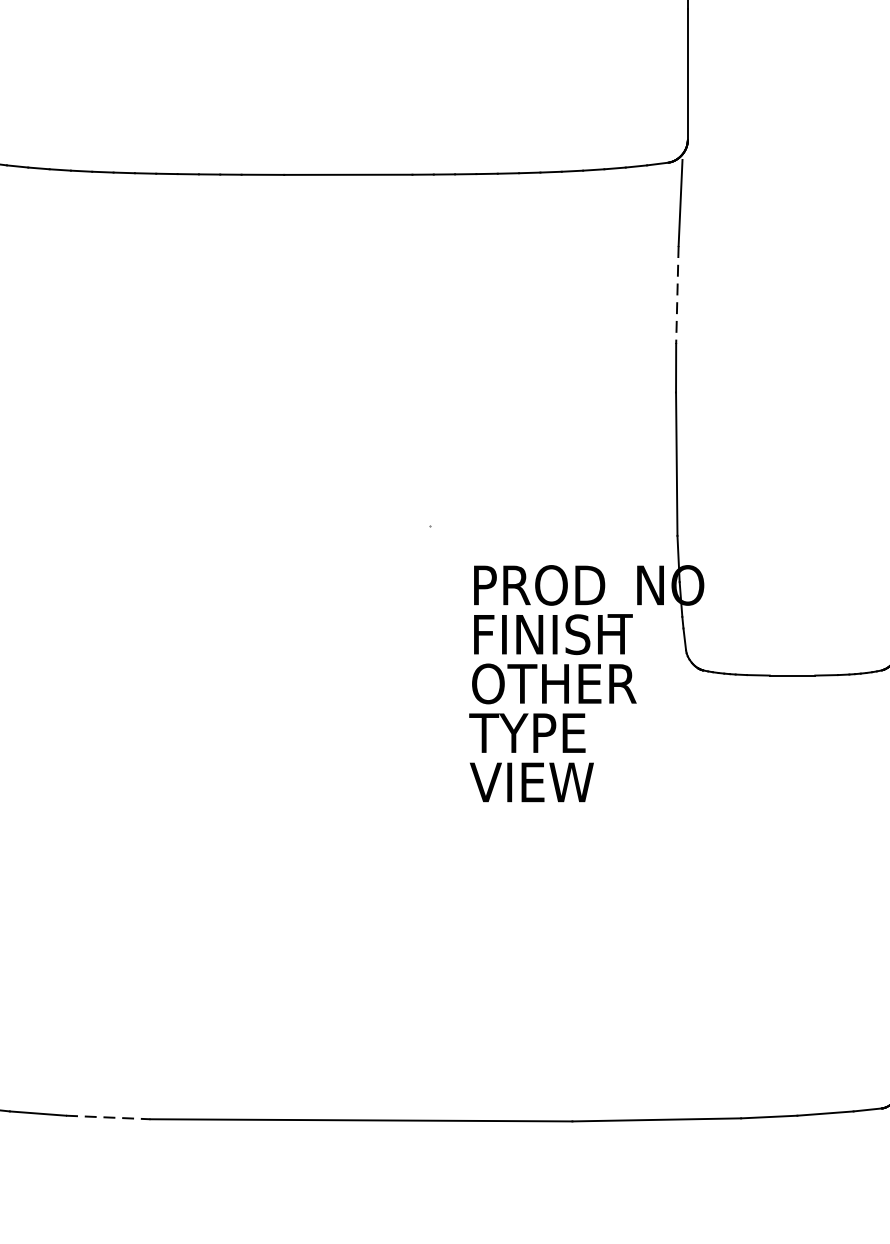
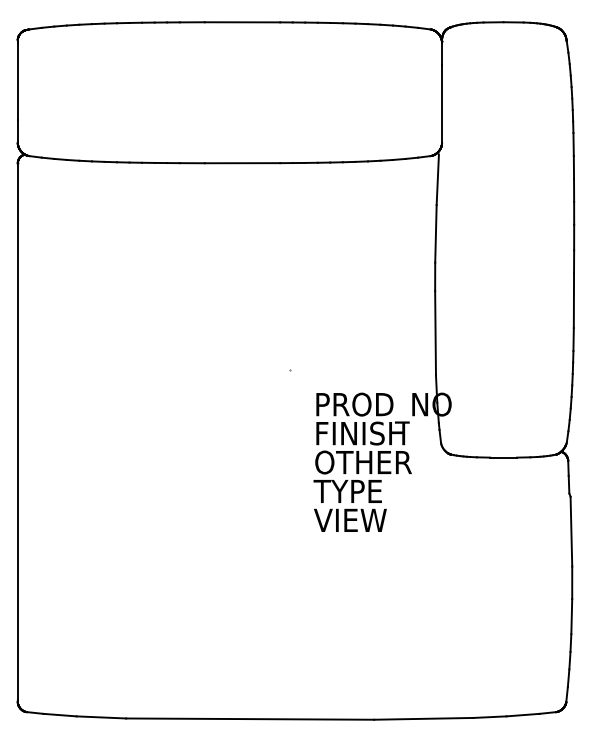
line: (676, 294) -> (435, 233), dashed -> solid
line: (108, 1117) -> (101, 717), dashed -> solid

